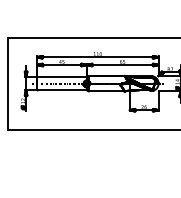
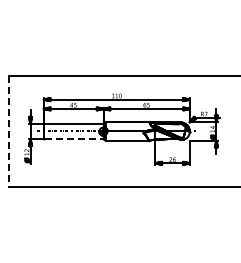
line: (7, 83) -> (8, 131), solid -> dashed
line: (62, 90) -> (74, 139), solid -> dashed

